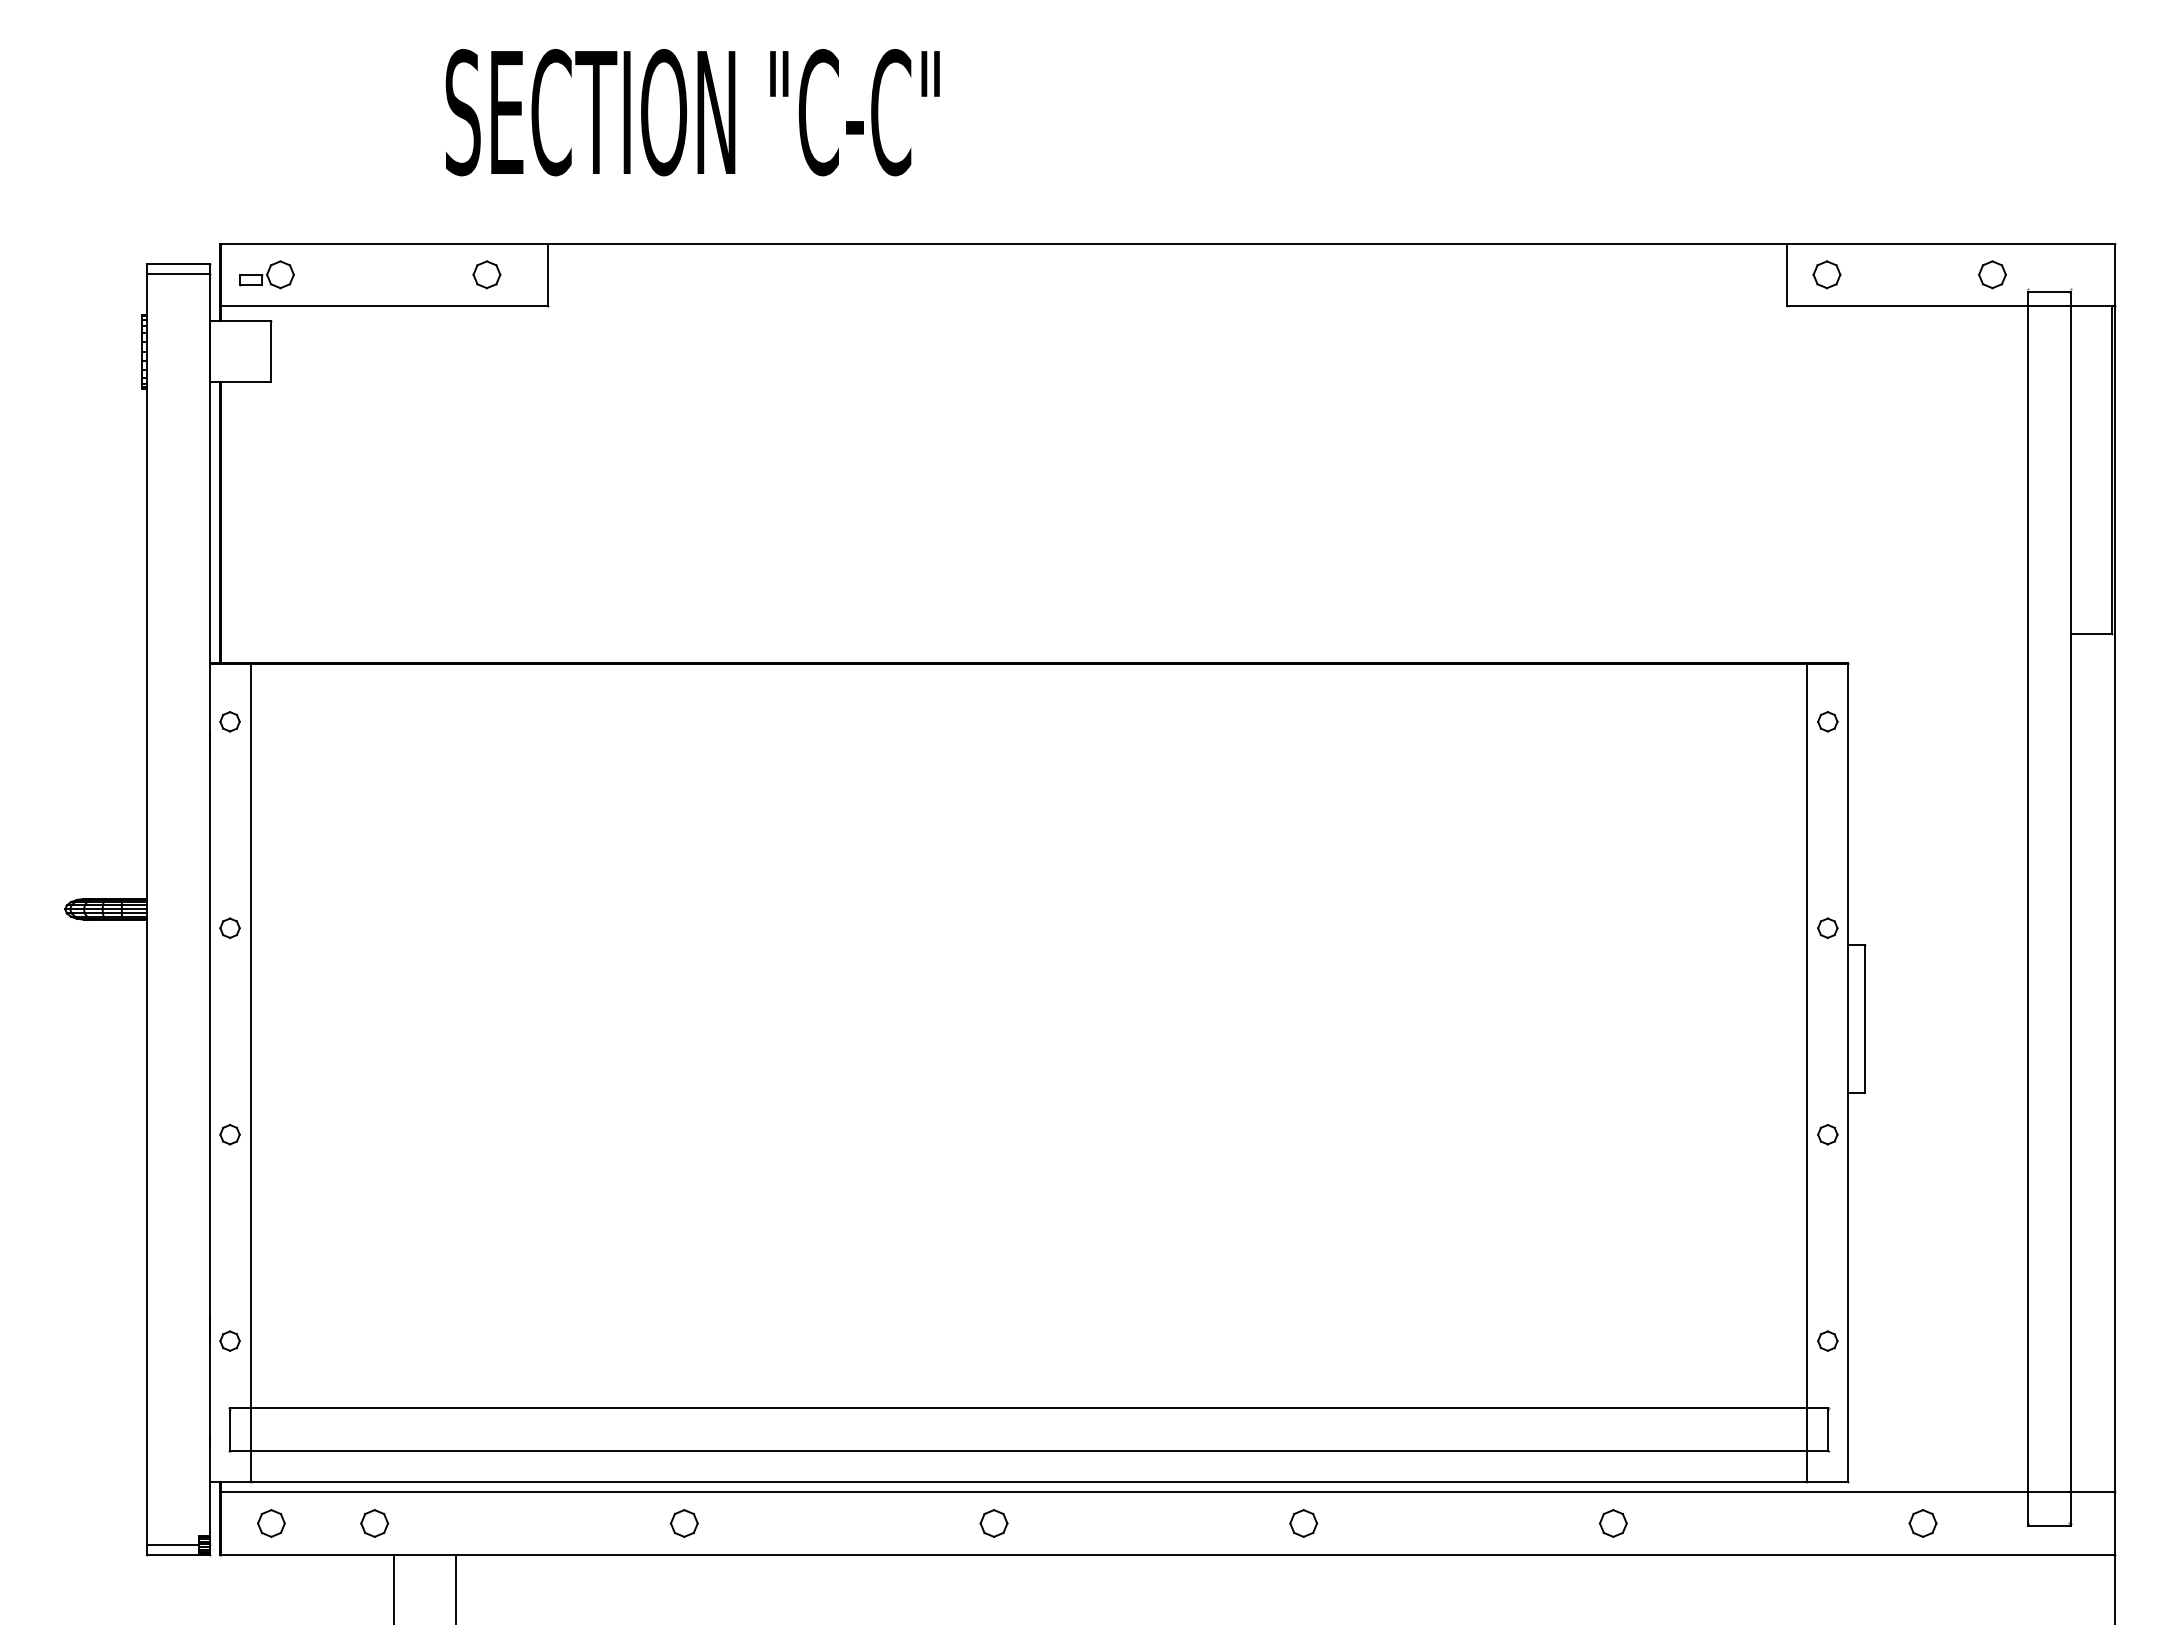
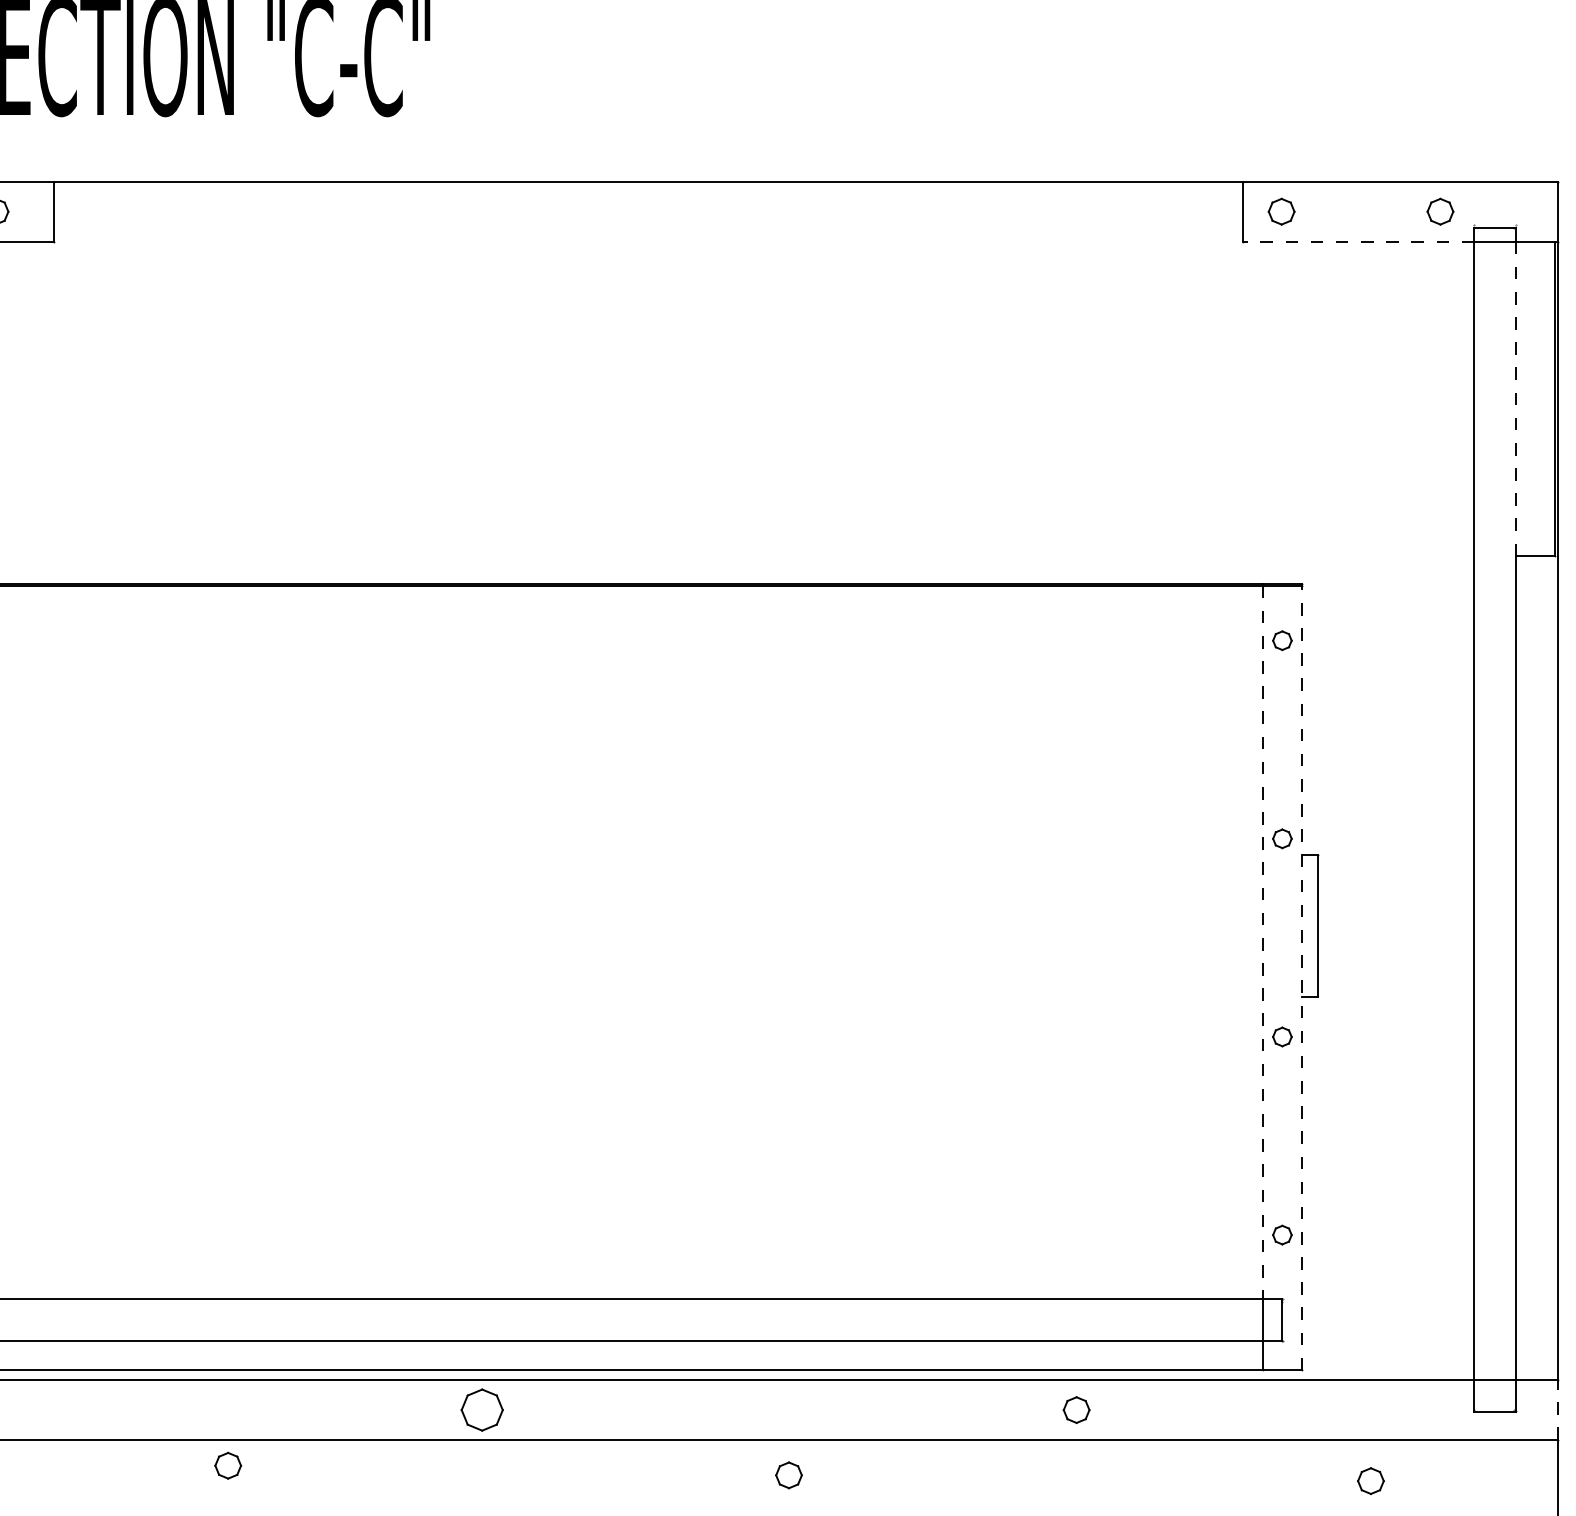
line: (1906, 305) -> (1357, 241), solid -> dashed
line: (2071, 469) -> (1516, 398), solid -> dashed
line: (1807, 1036) -> (1262, 942), solid -> dashed
line: (1848, 1073) -> (1302, 978), solid -> dashed
part: (683, 1523) -> (227, 1465), moved
part: (993, 1523) -> (481, 1410), size x1.6
part: (1303, 1523) -> (788, 1475), moved
part: (1922, 1523) -> (1370, 1481), moved
line: (2114, 1523) -> (1557, 1410), solid -> dashed

